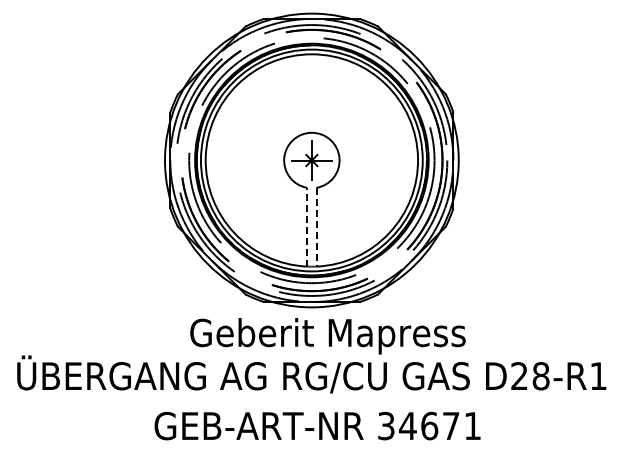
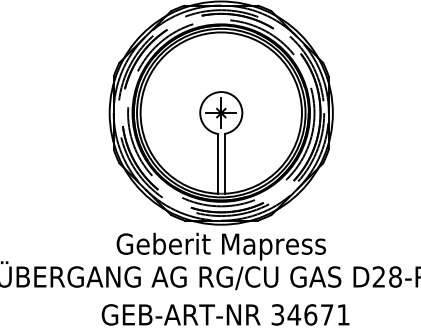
line: (307, 226) -> (217, 163), dashed -> solid
line: (316, 227) -> (224, 164), dashed -> solid
text: (327, 336) -> (221, 246), moved

